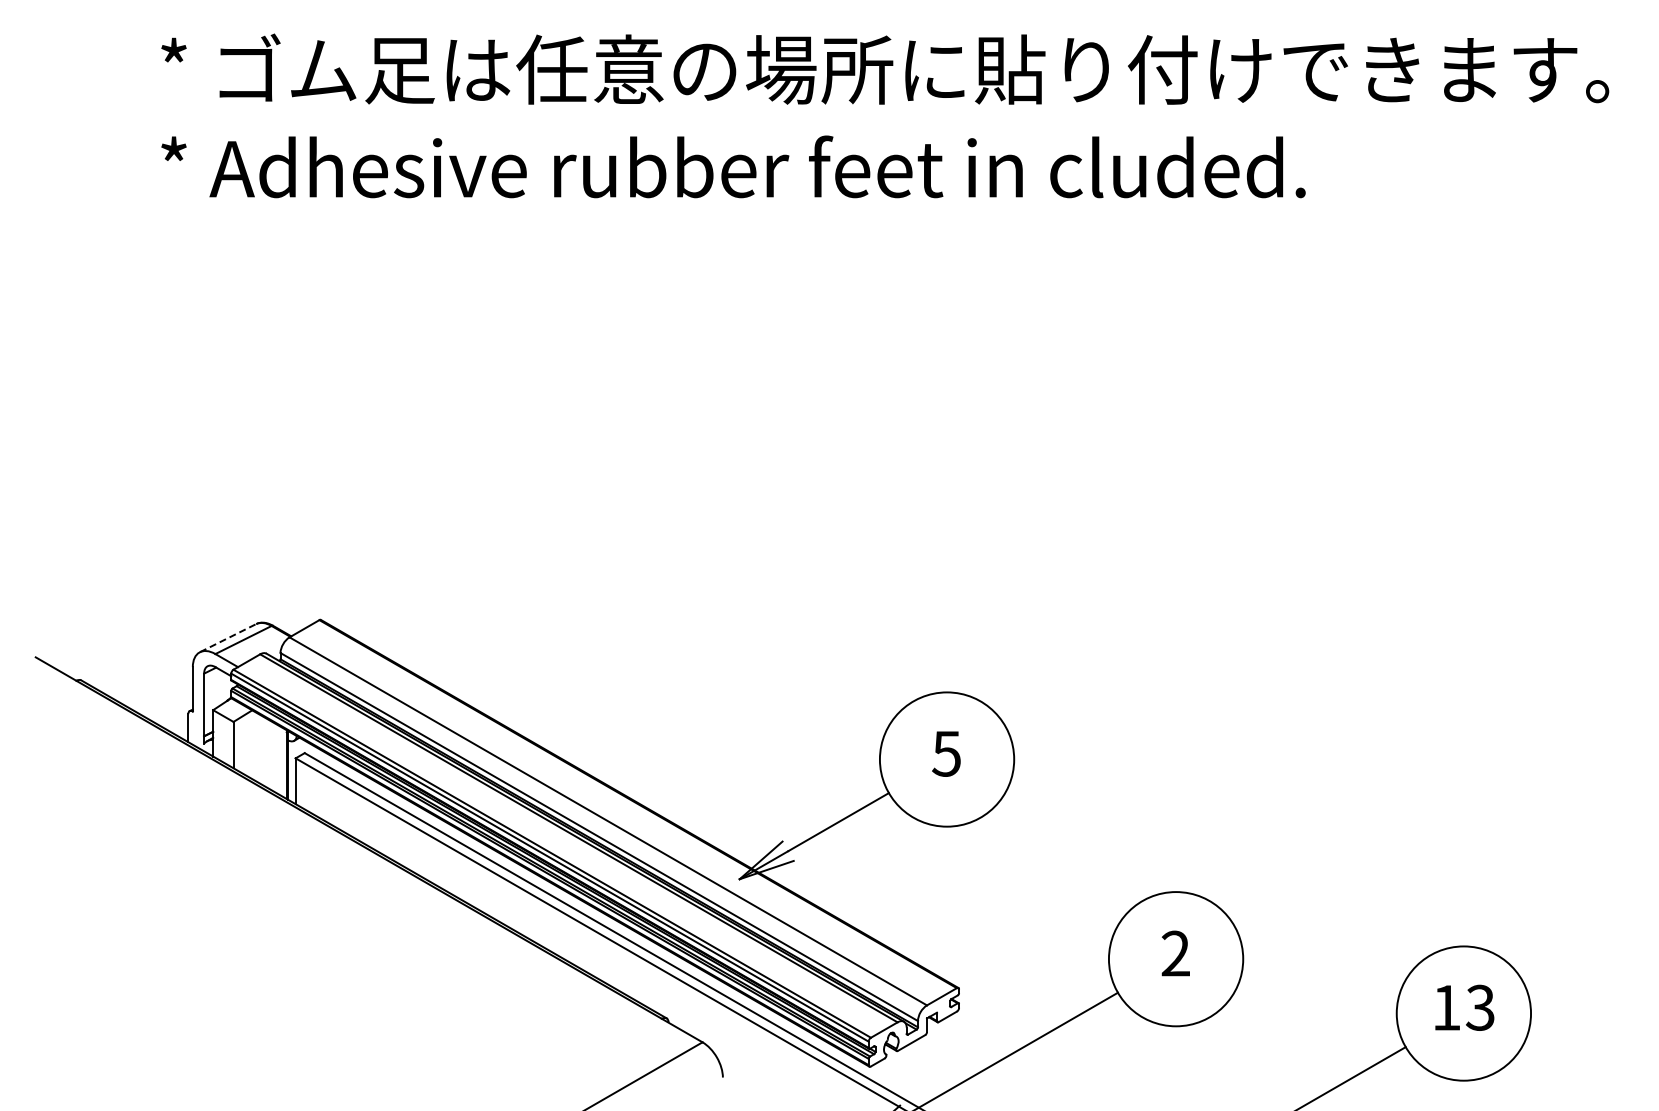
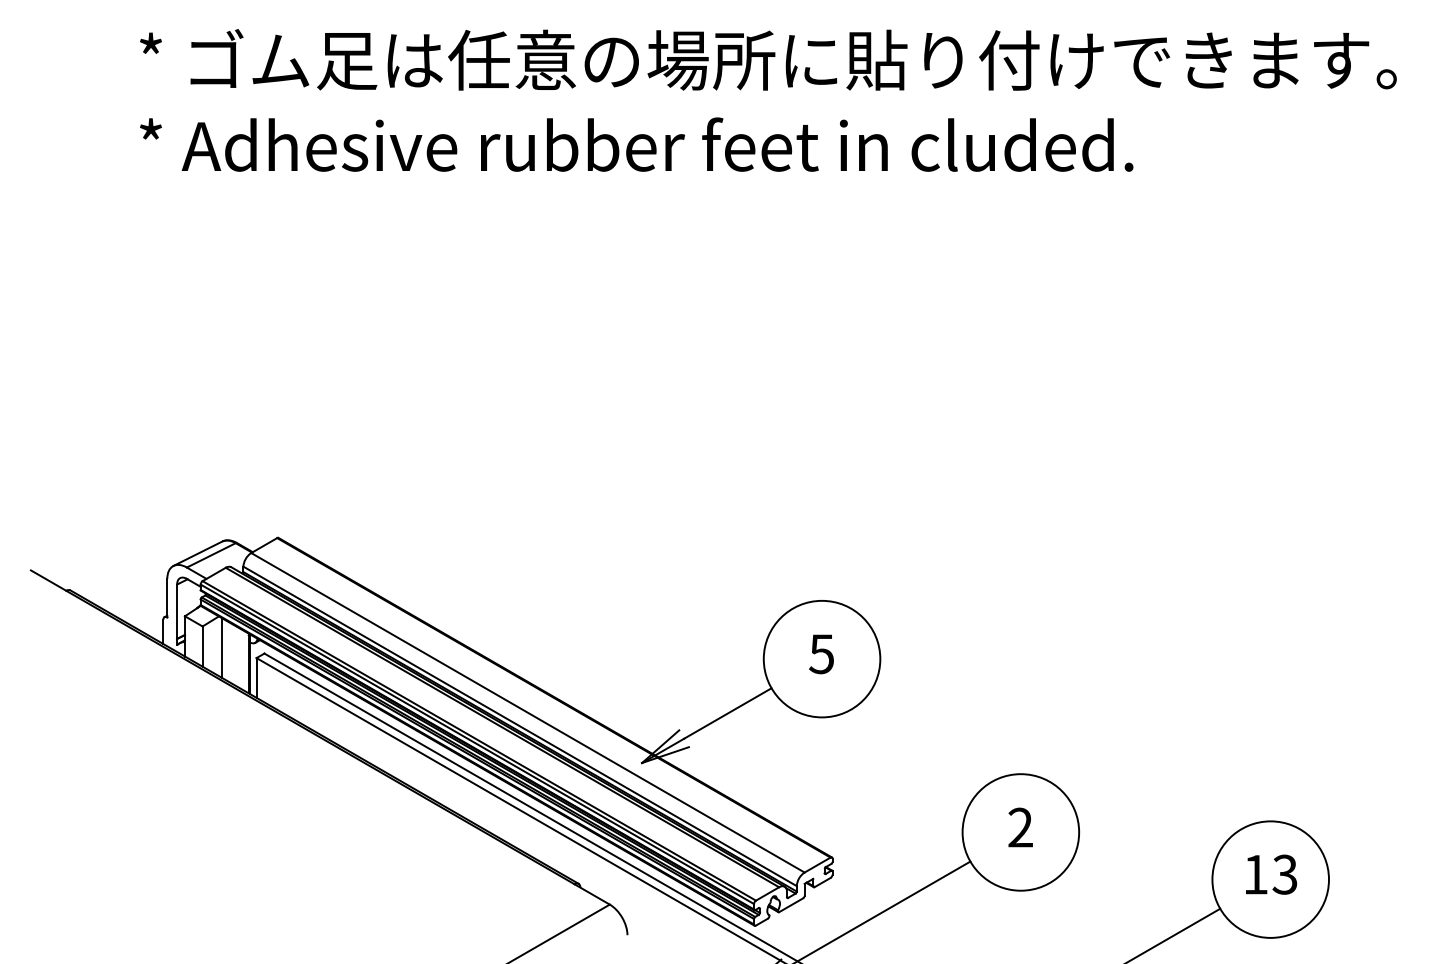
line: (228, 637) -> (198, 553), dashed -> solid
line: (256, 746) -> (222, 647), added

